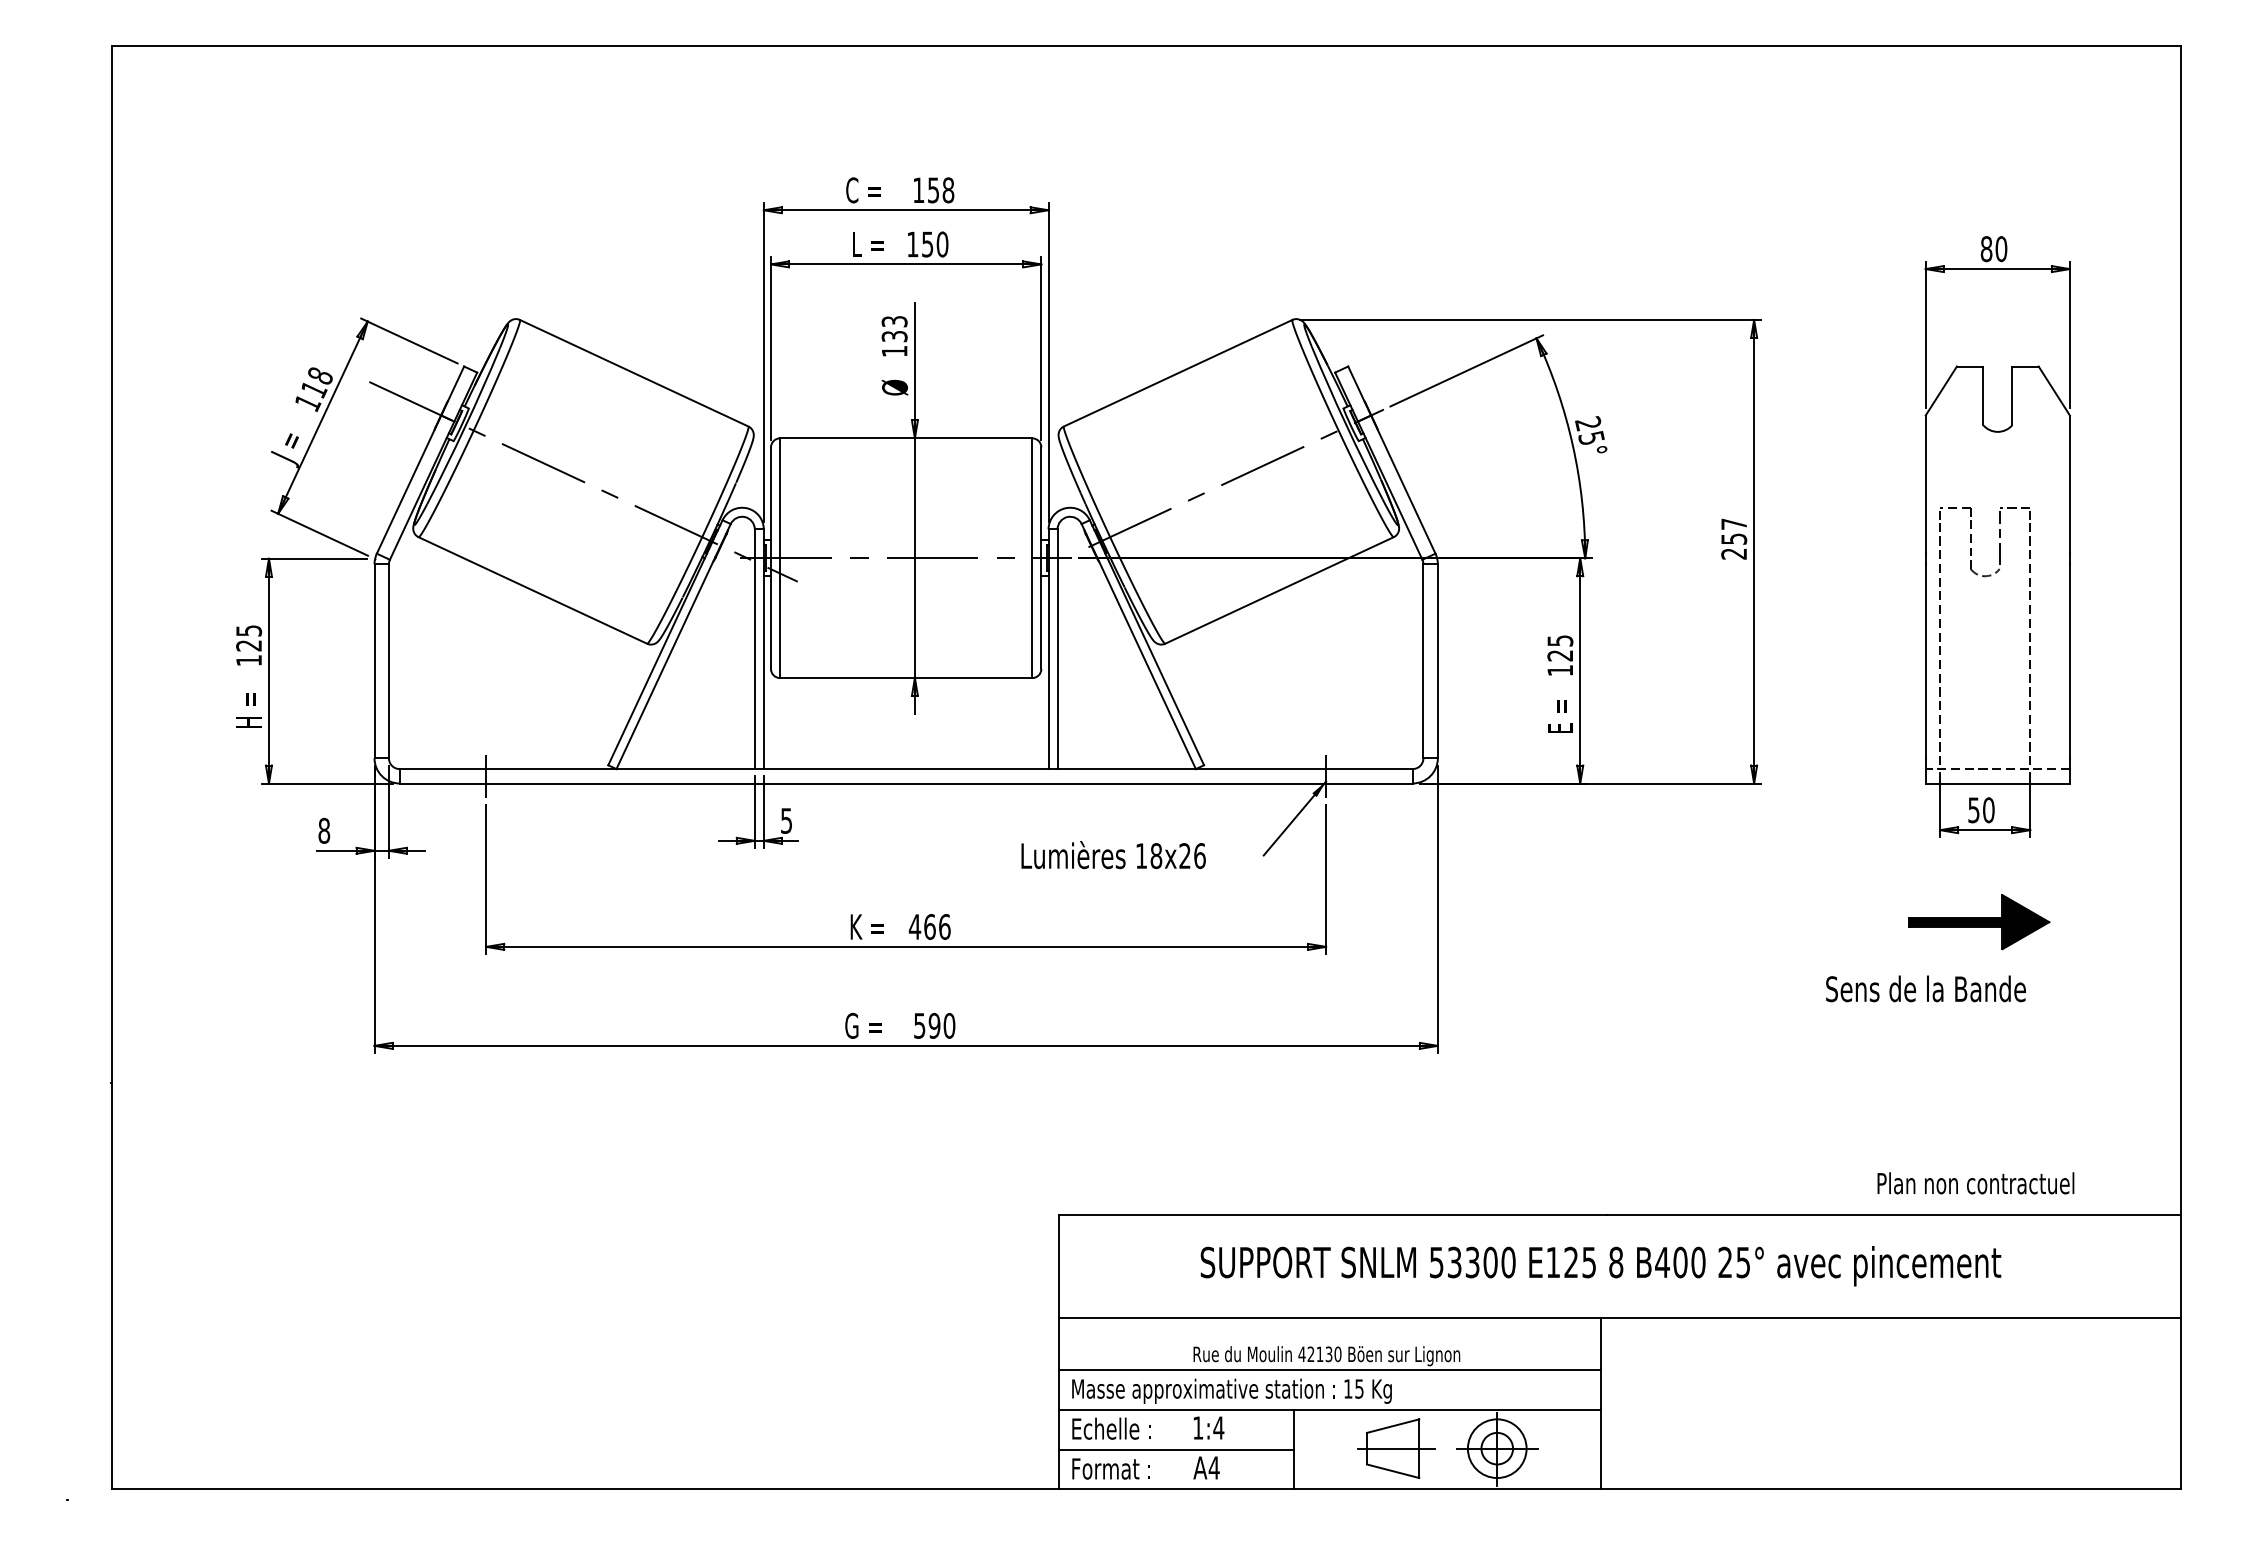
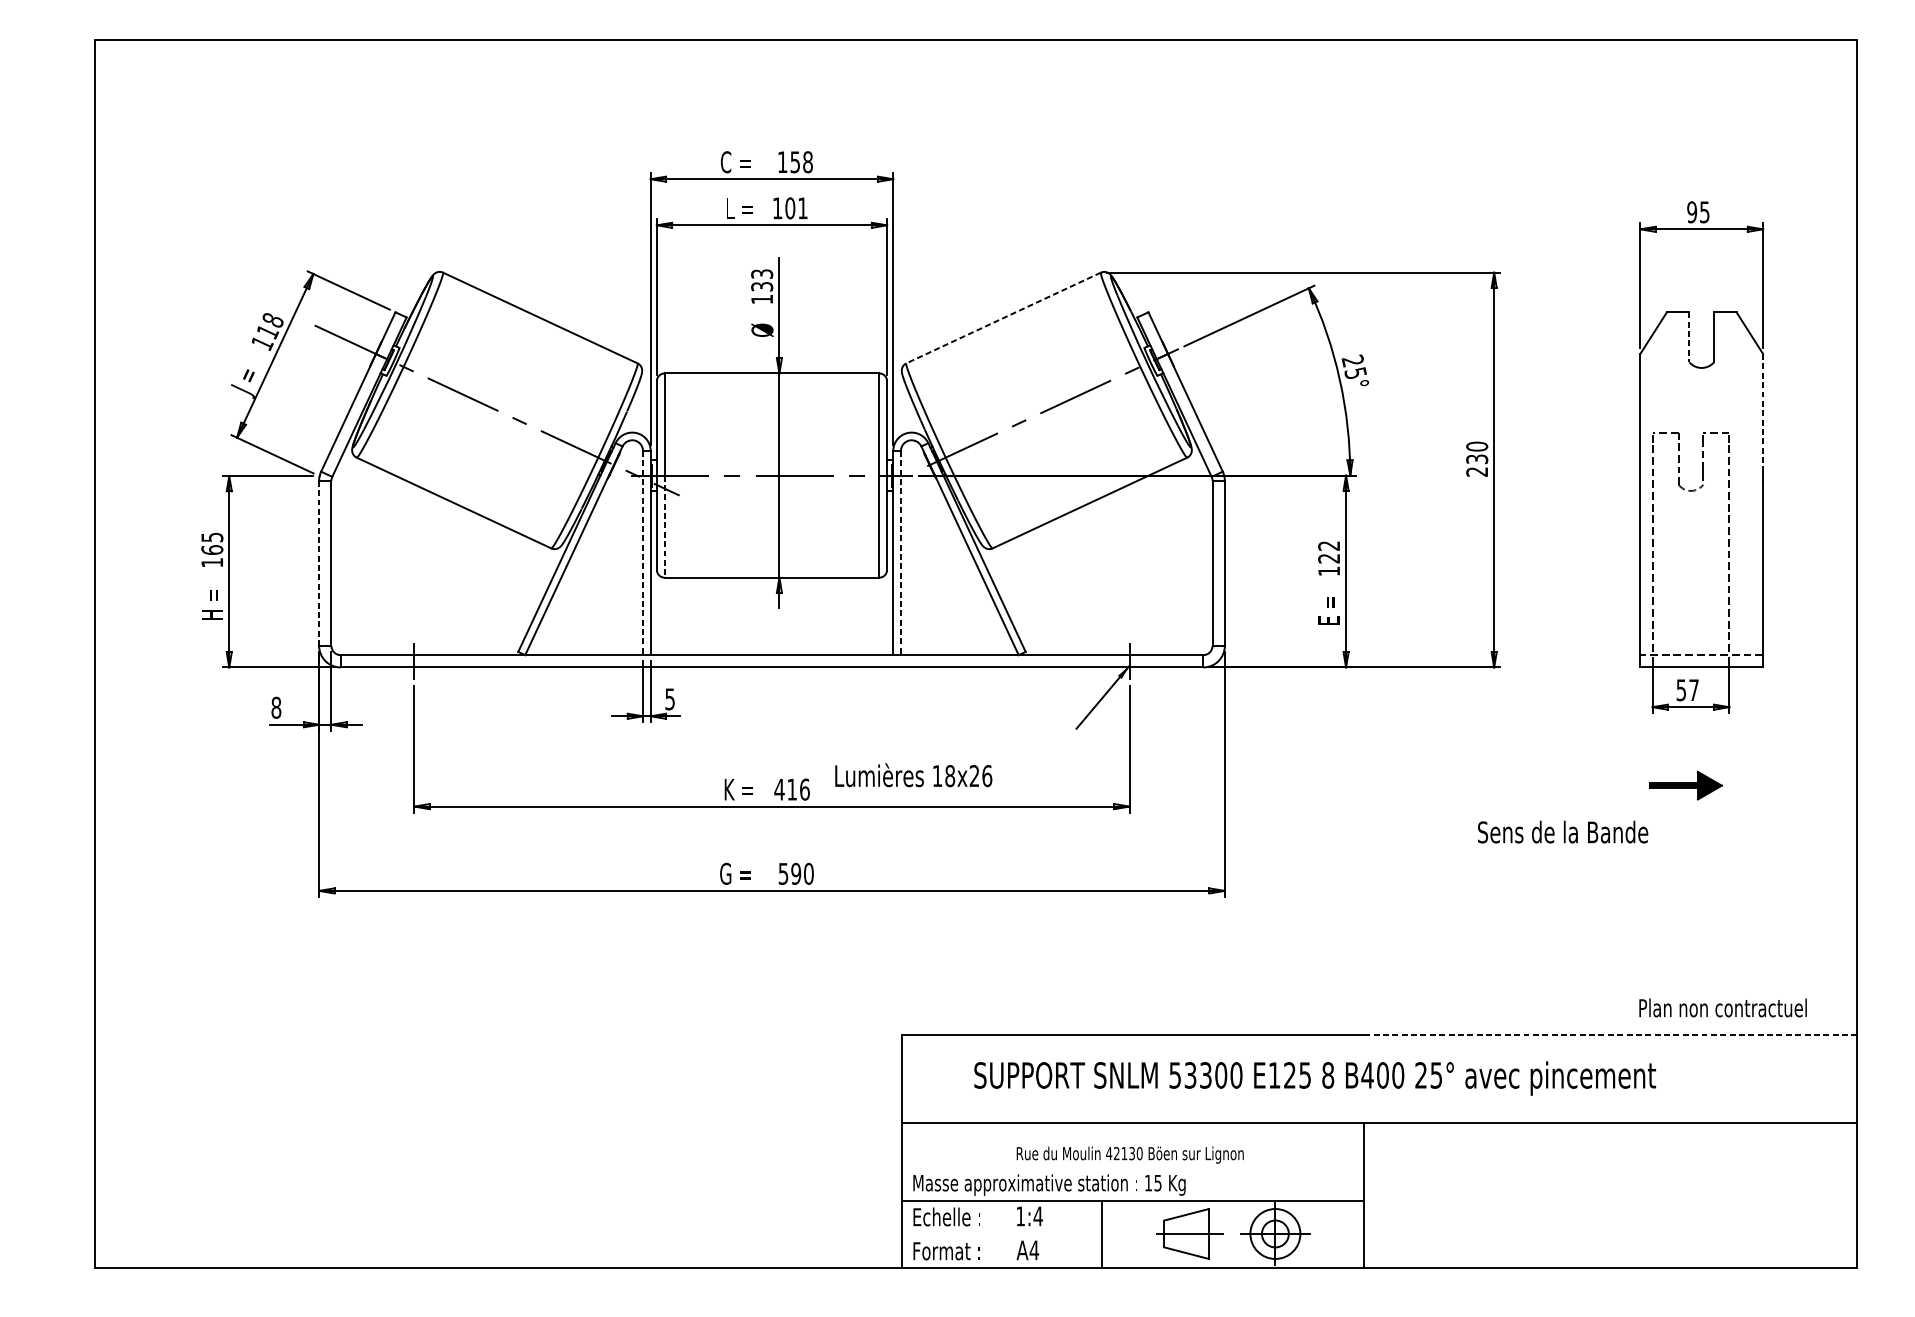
text: (934, 244) -> (796, 208), 150 -> 101
text: (1993, 249) -> (1698, 212), 80 -> 95
line: (1177, 373) -> (1003, 318), solid -> dashed
line: (1983, 396) -> (1689, 337), solid -> dashed
line: (2069, 485) -> (1762, 413), solid -> dashed
text: (1734, 531) -> (1477, 452), 257 -> 230
line: (780, 618) -> (664, 526), solid -> dashed
text: (1560, 640) -> (1329, 545), 125 -> 122
text: (249, 645) -> (212, 549), 125 -> 165
line: (754, 649) -> (642, 553), solid -> dashed
line: (1057, 649) -> (900, 553), solid -> dashed
line: (374, 661) -> (319, 563), solid -> dashed
text: (1988, 810) -> (1693, 690), 50 -> 57
text: (1113, 855) -> (913, 775), moved
part: (1979, 922) -> (1686, 785), size x0.6
text: (929, 926) -> (791, 789), 466 -> 416
text: (1925, 988) -> (1562, 831), moved
text: (1975, 1183) -> (1722, 1008), moved
line: (1893, 1215) -> (1612, 1035), solid -> dashed
text: (1600, 1266) -> (1314, 1078), moved
line: (1329, 1370) -> (1132, 1167), removed
line: (1175, 1449) -> (1001, 1234), removed

